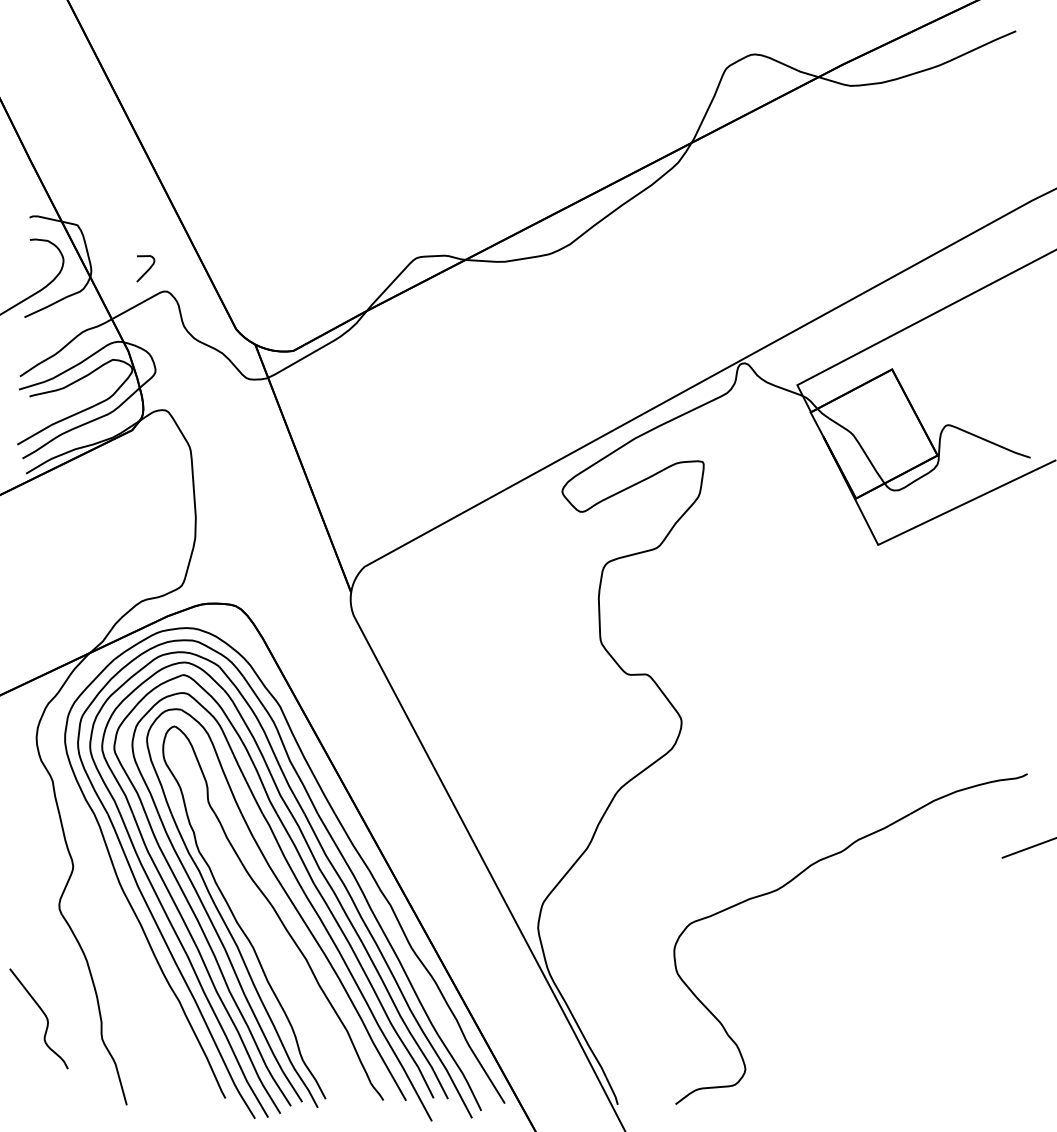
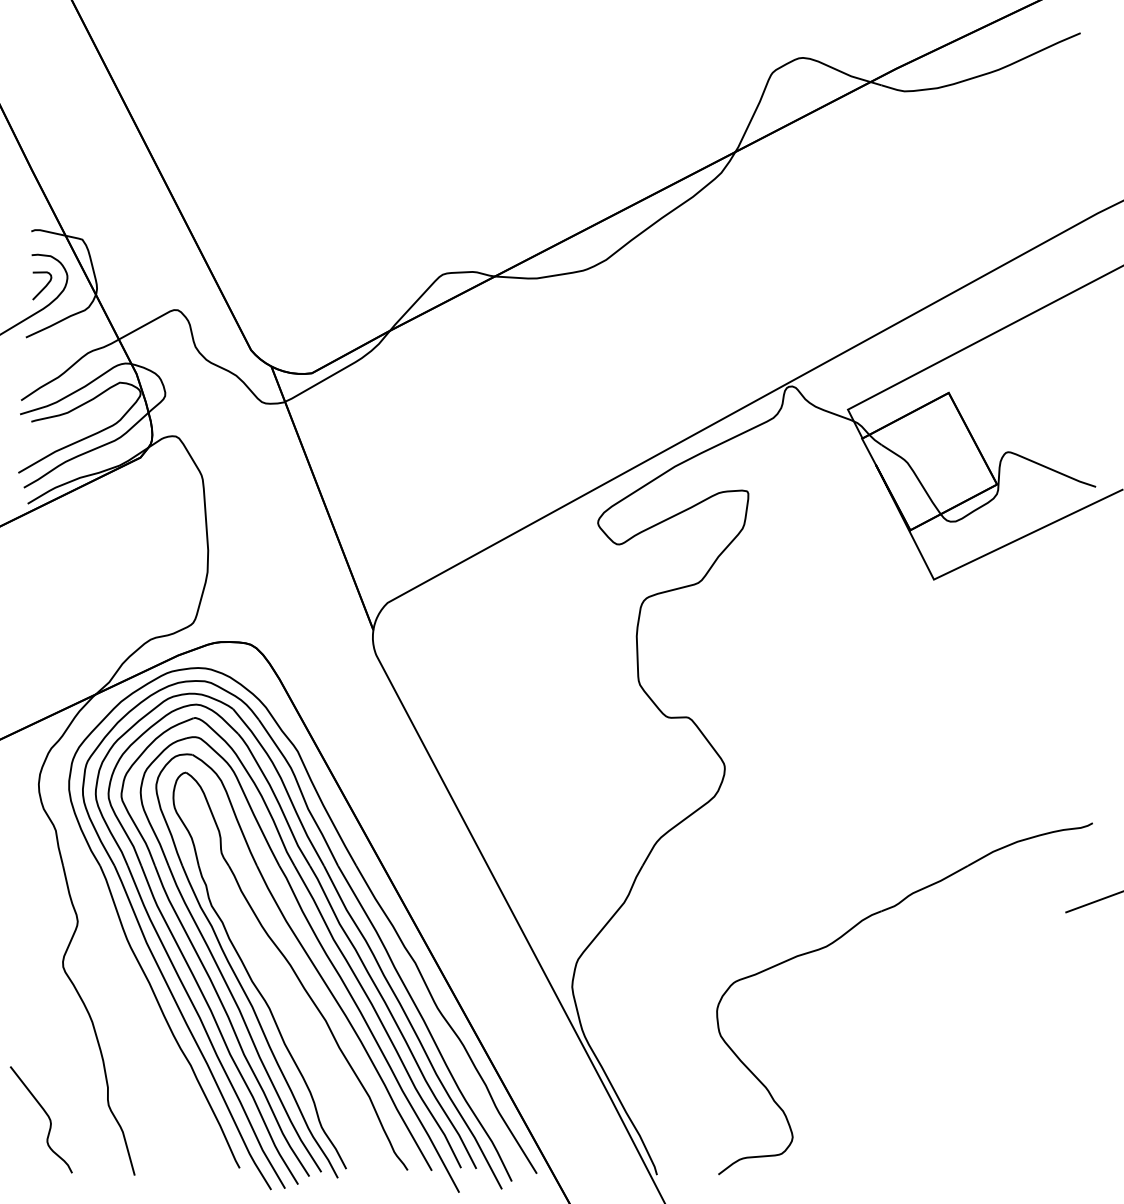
curve: (147, 269) -> (44, 286), moved
curve: (43, 1014) -> (46, 1115), moved

